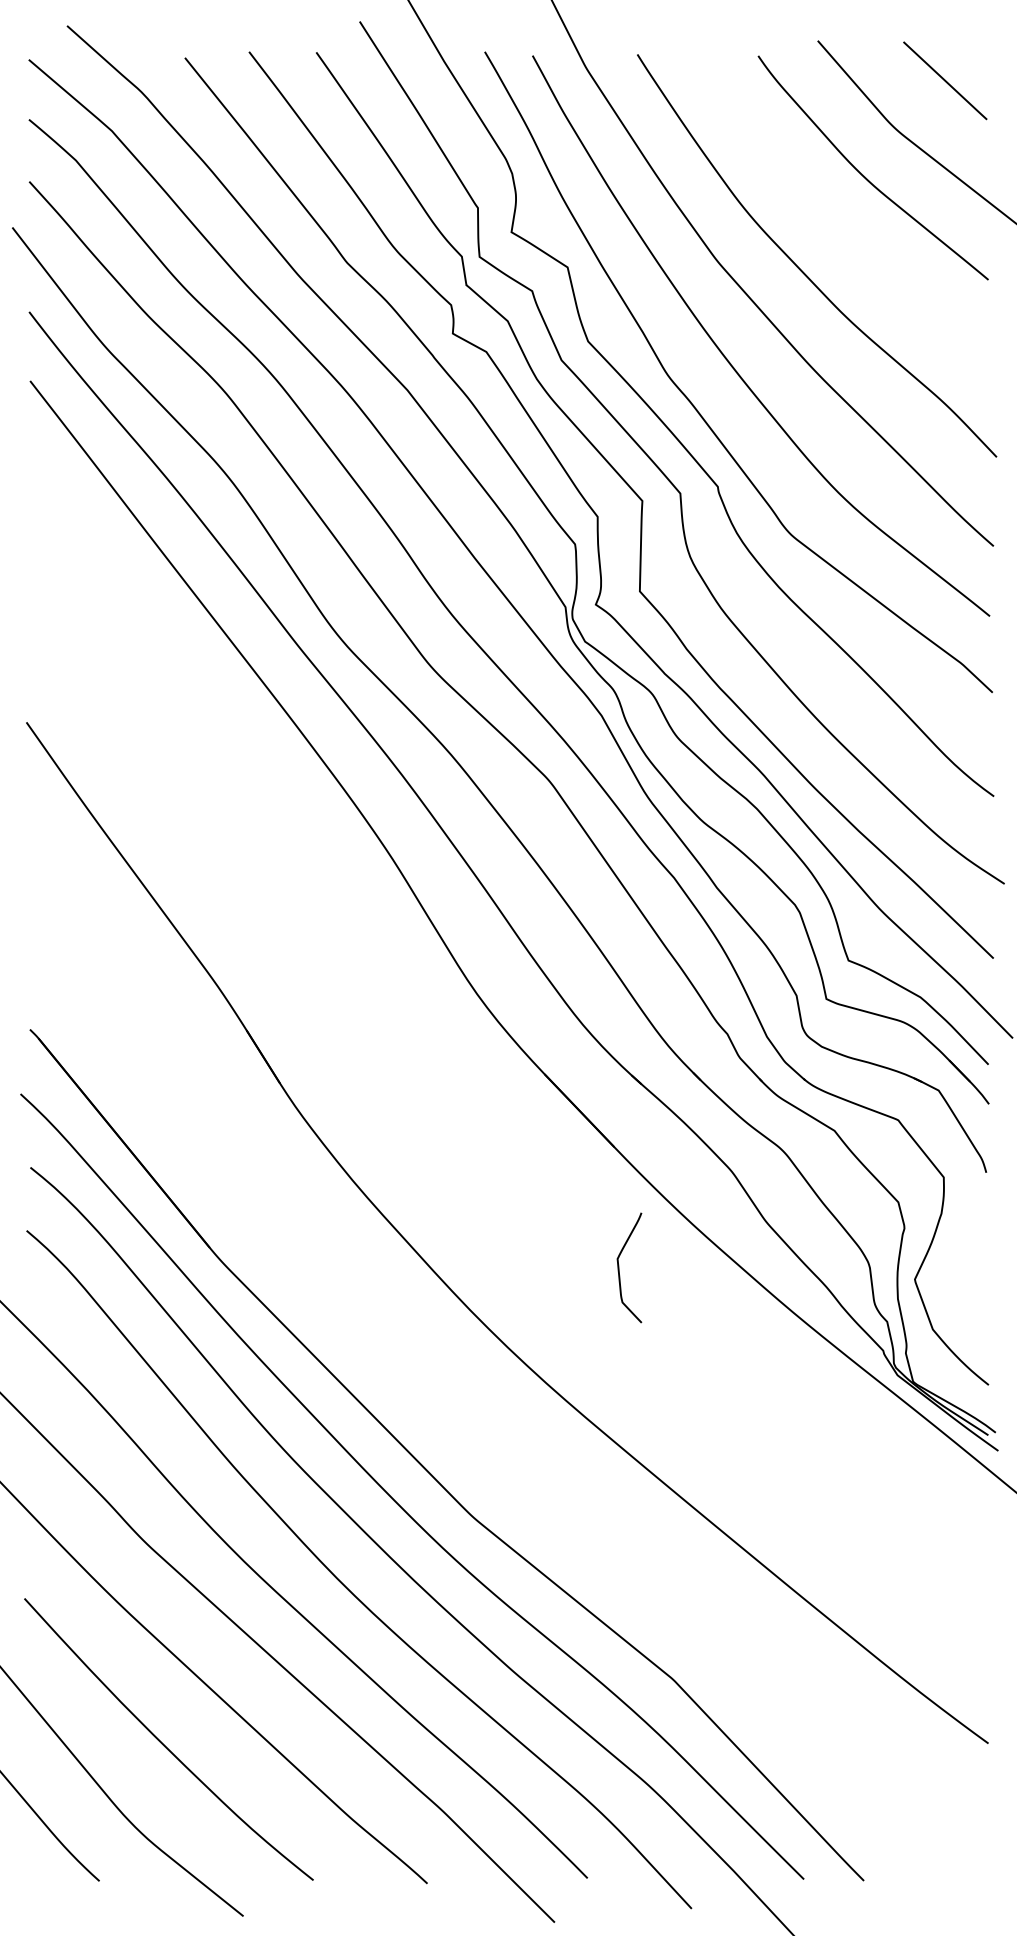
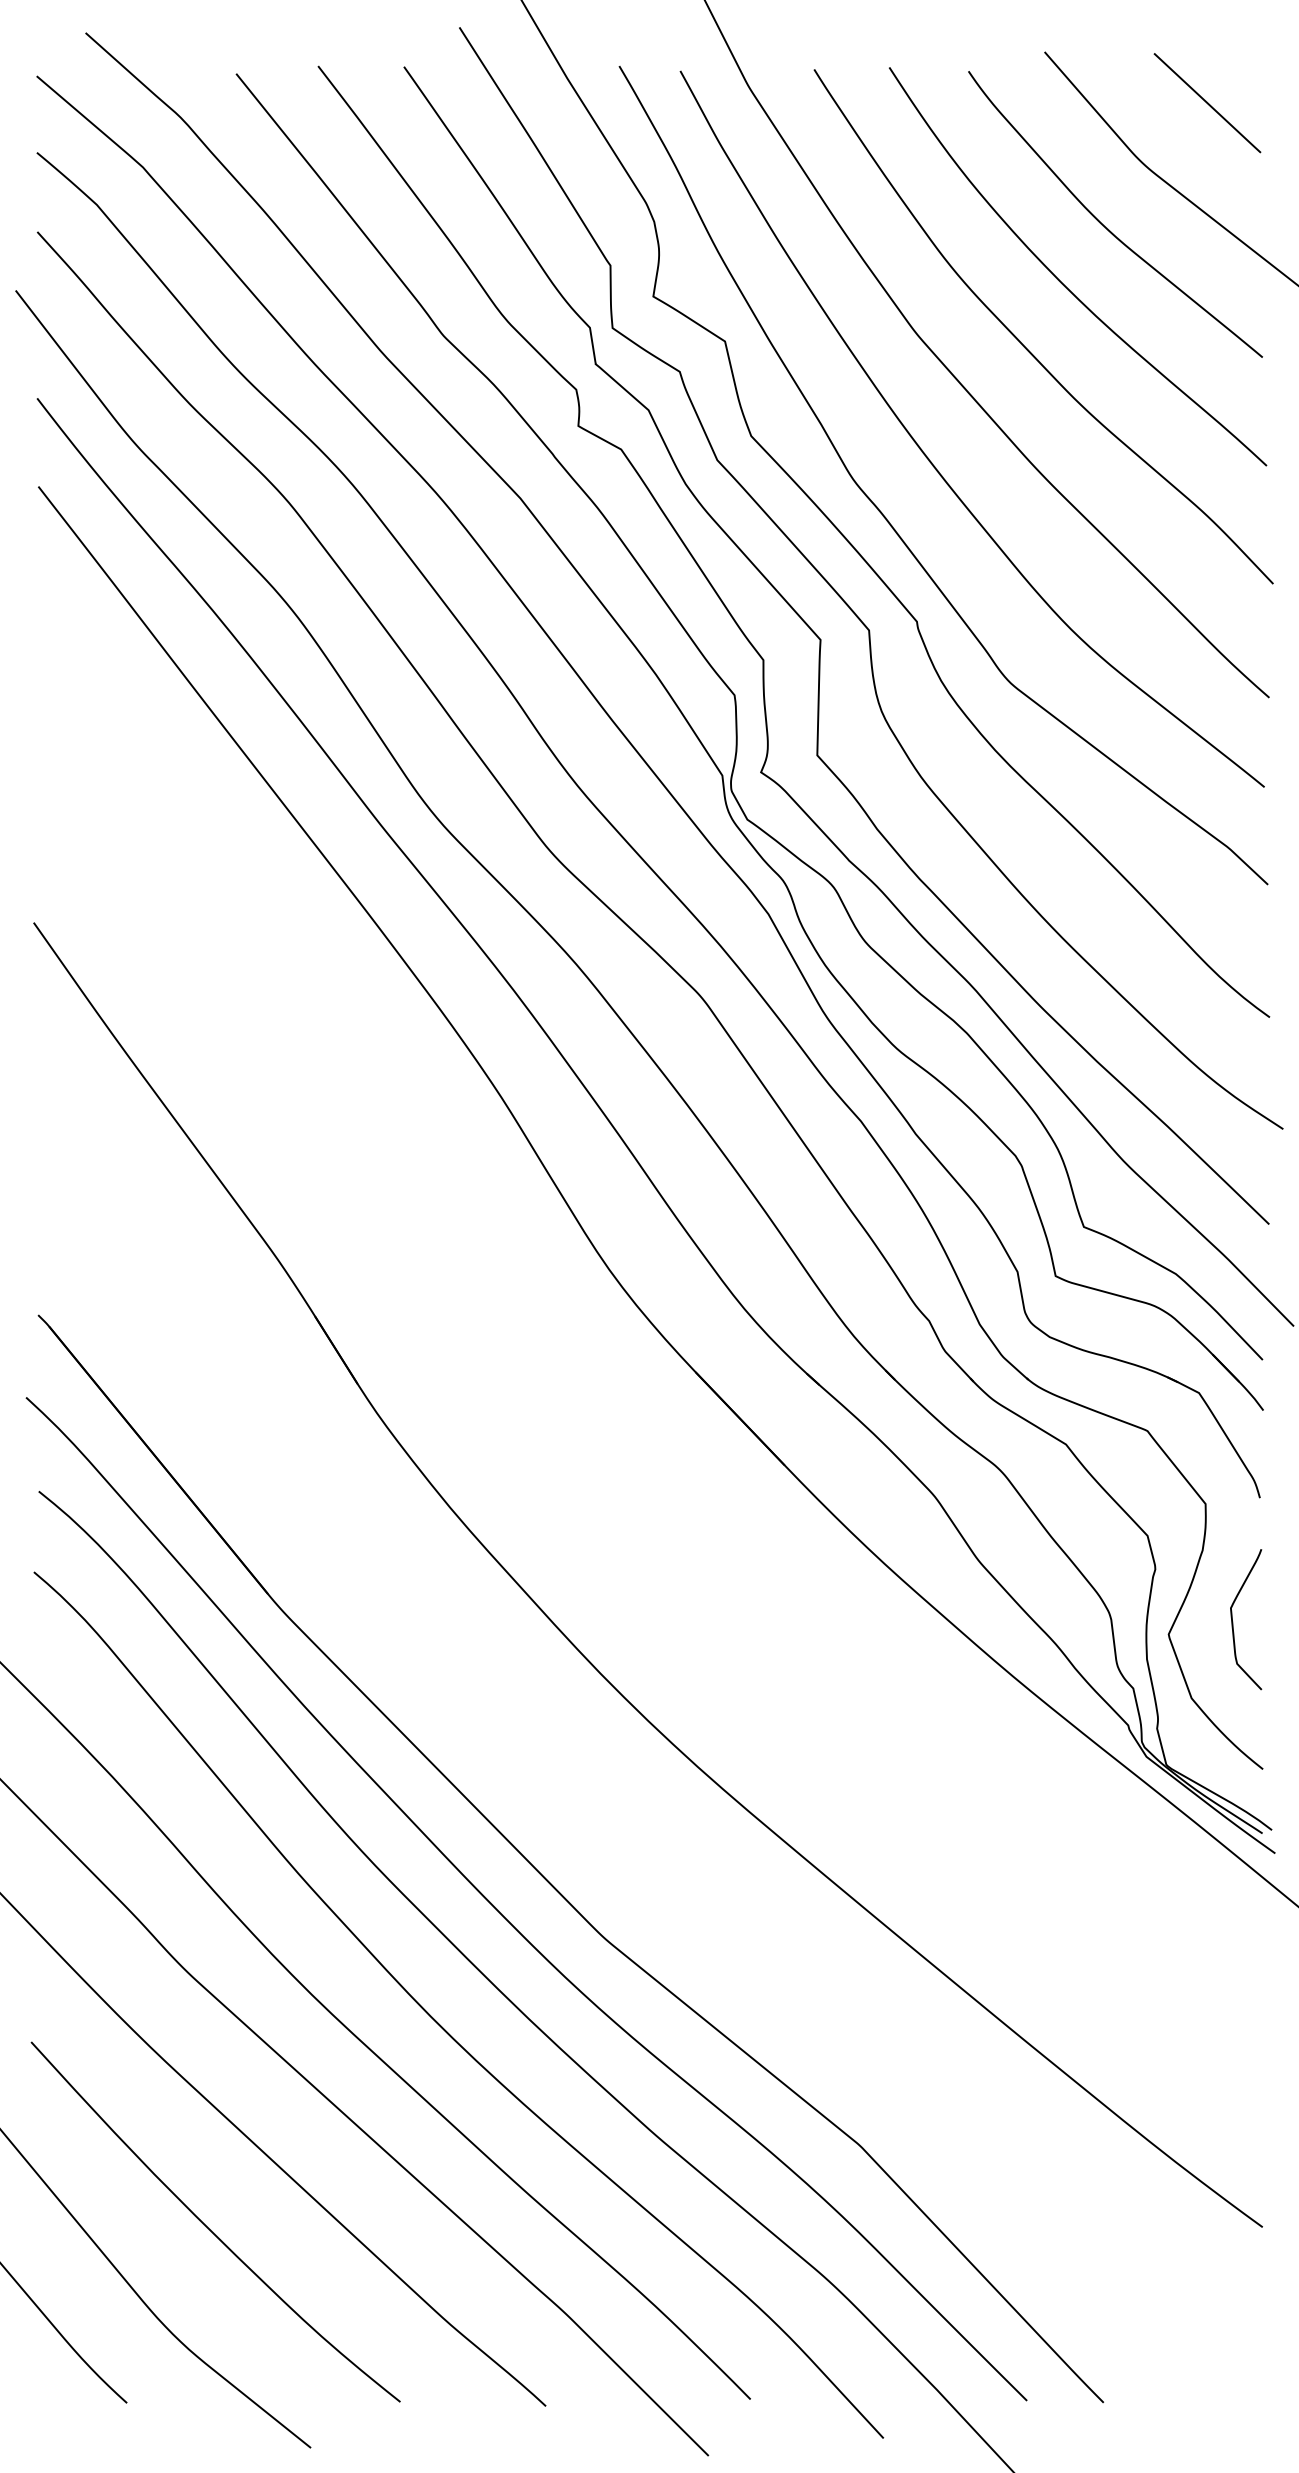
curve: (831, 220) -> (1062, 281), added
curve: (619, 1267) -> (1233, 1619), moved

